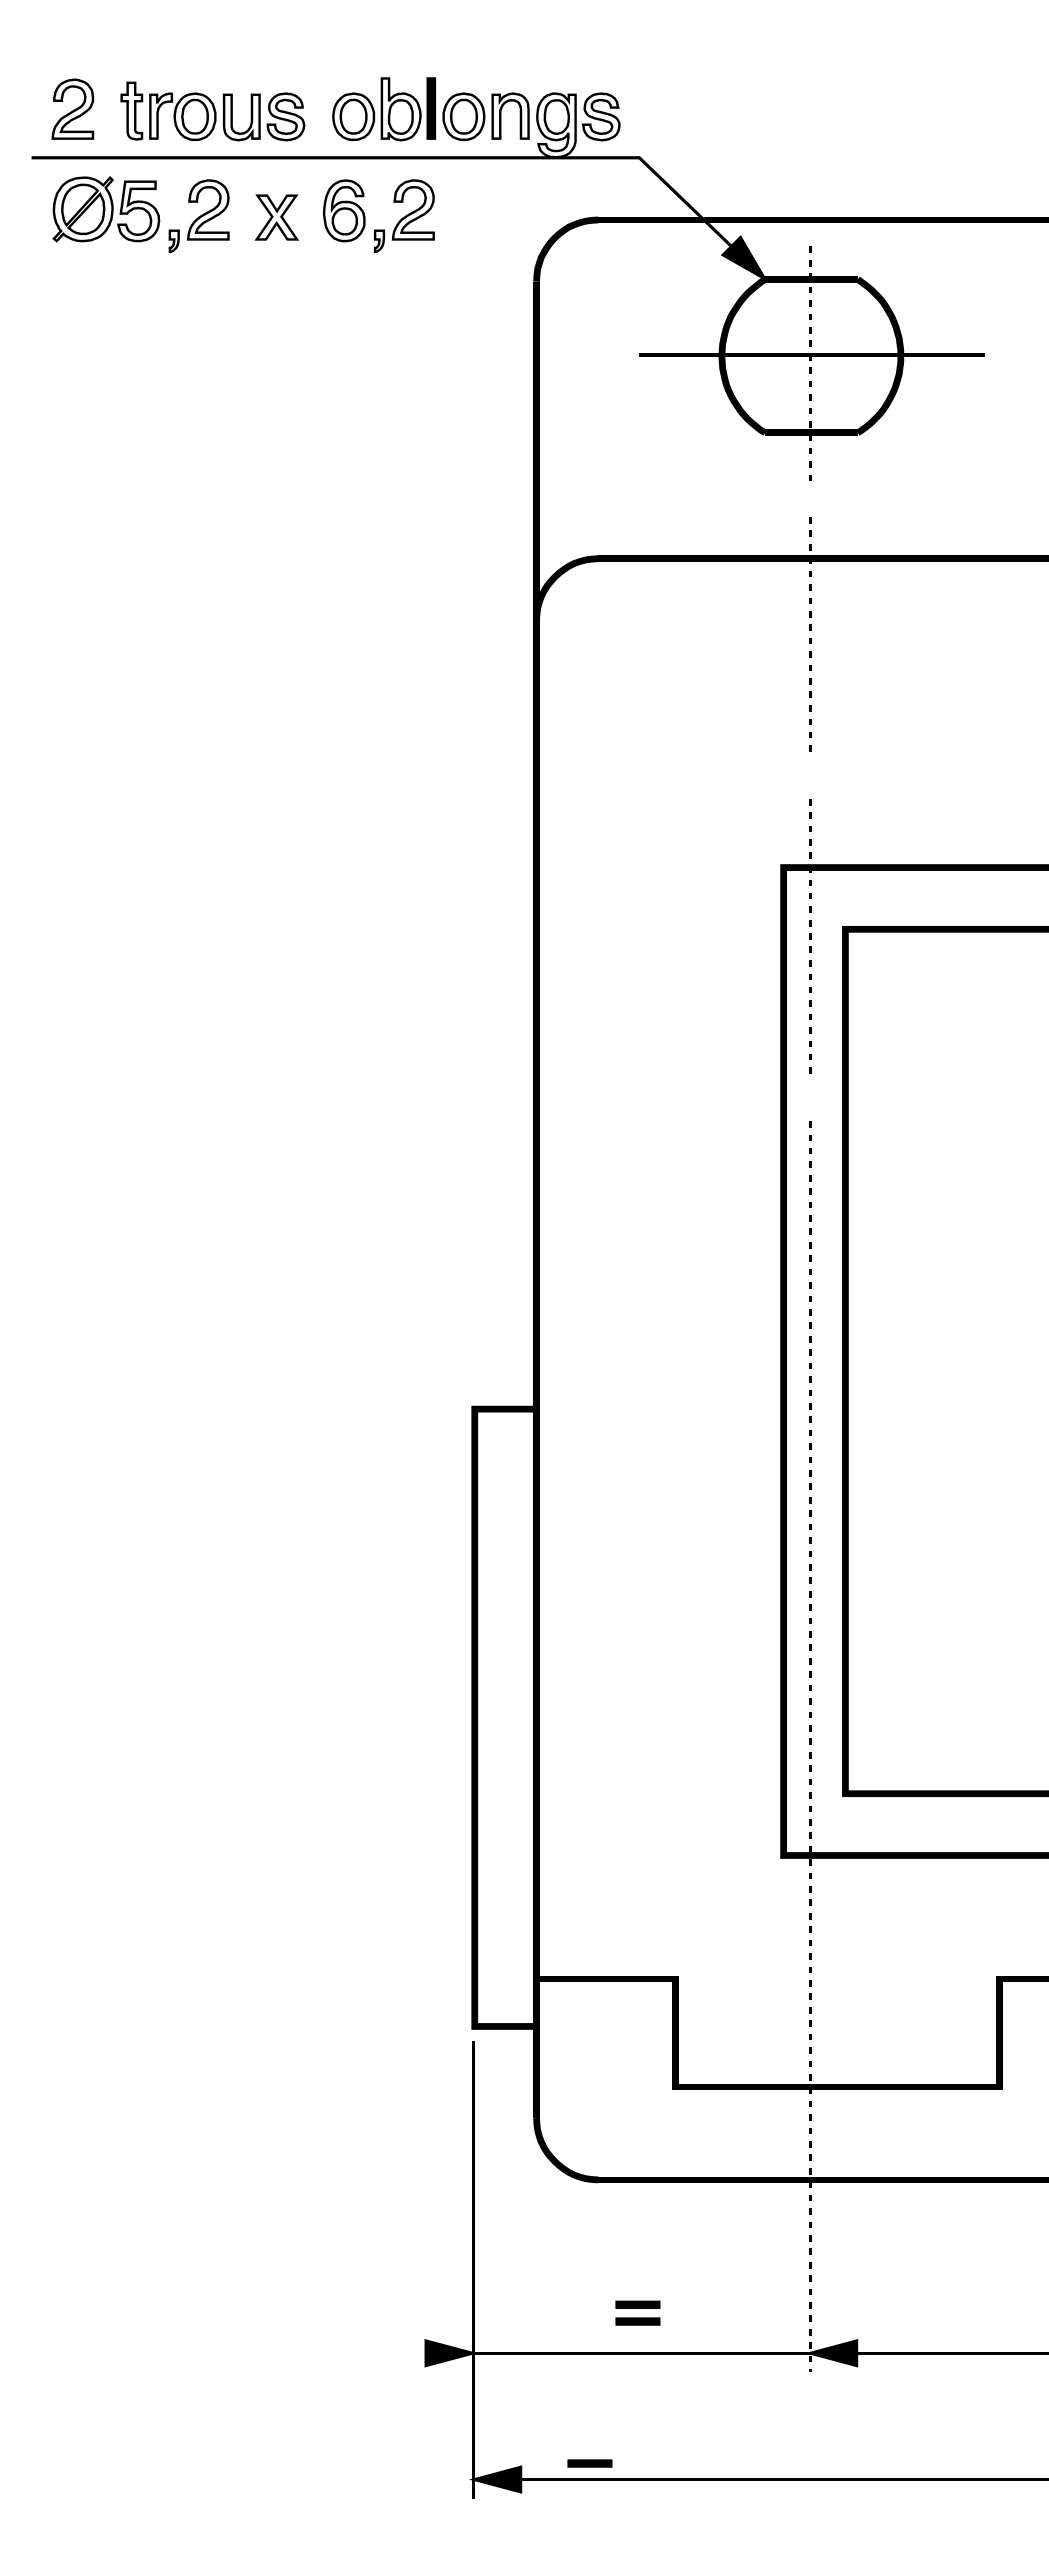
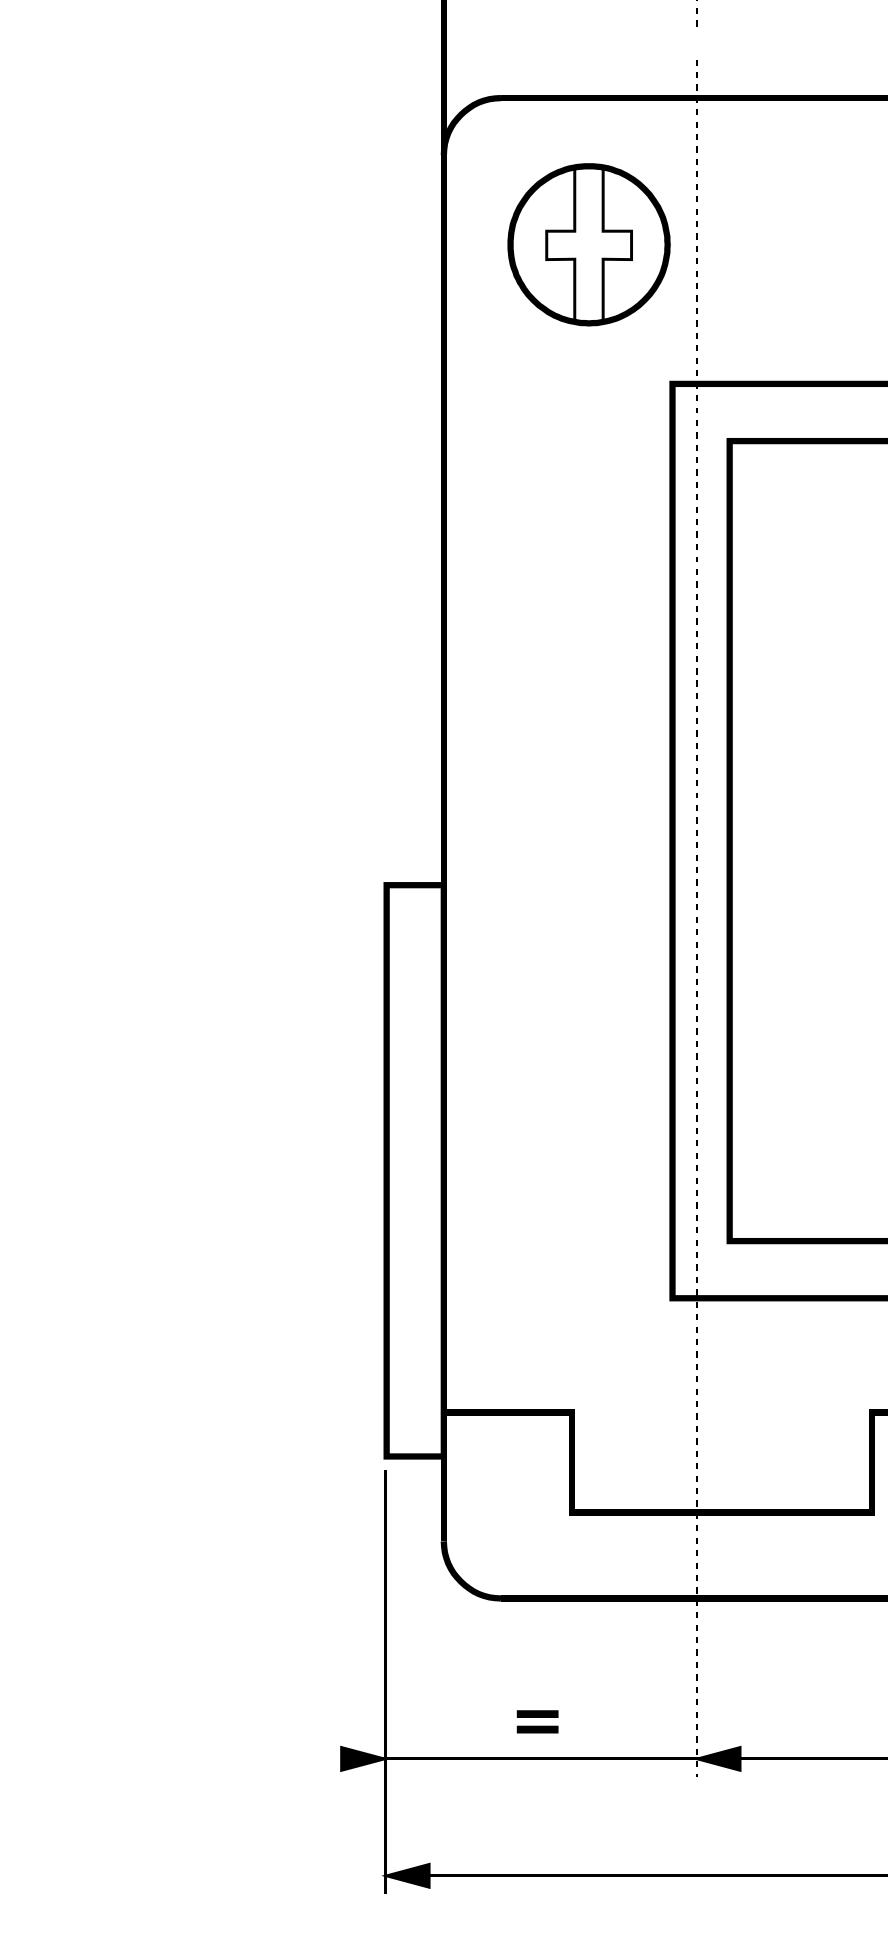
part: (693, 717) -> (589, 245), added
line: (810, 775) -> (697, 298), added
line: (810, 1097) -> (697, 596), added
part: (589, 2463) -> (492, 1860), removed

